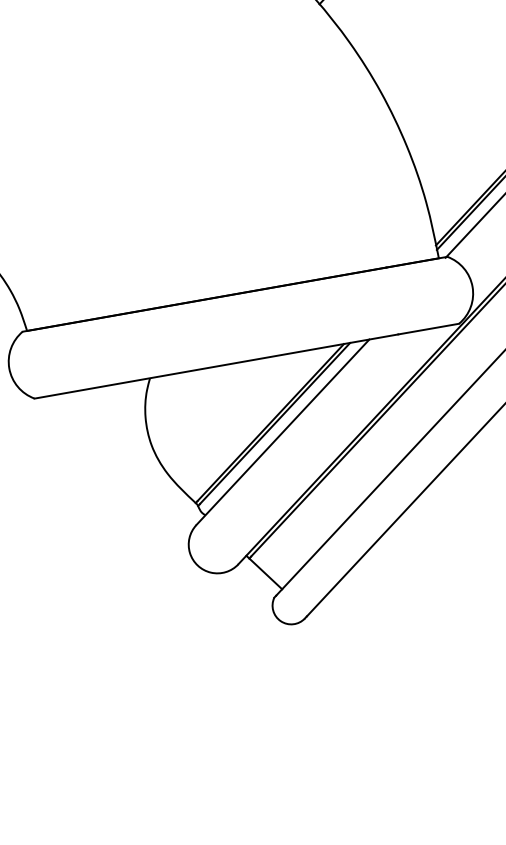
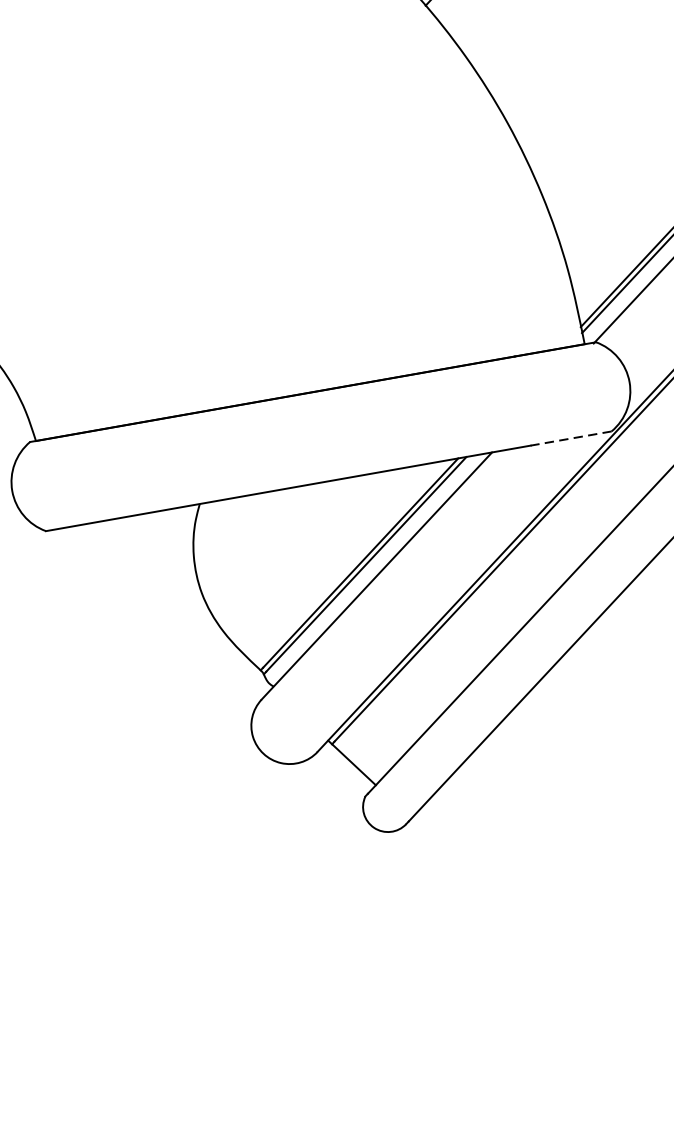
line: (428, 329) -> (570, 439), solid -> dashed

